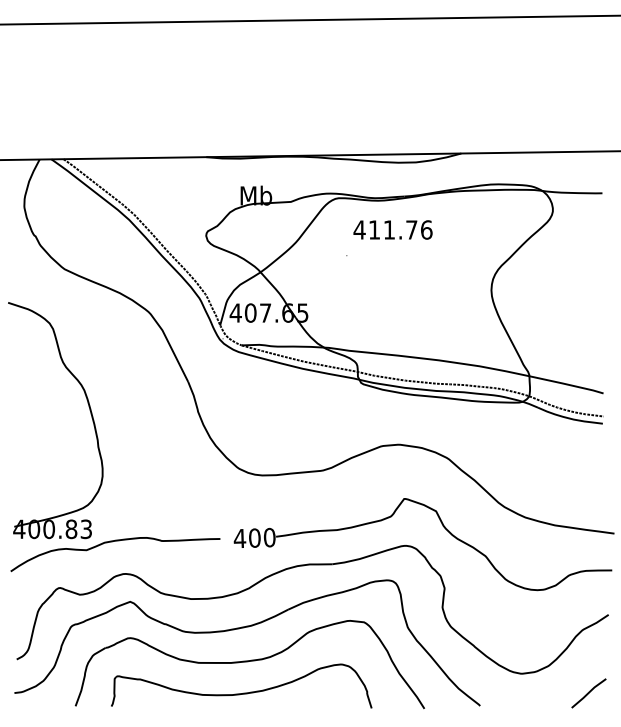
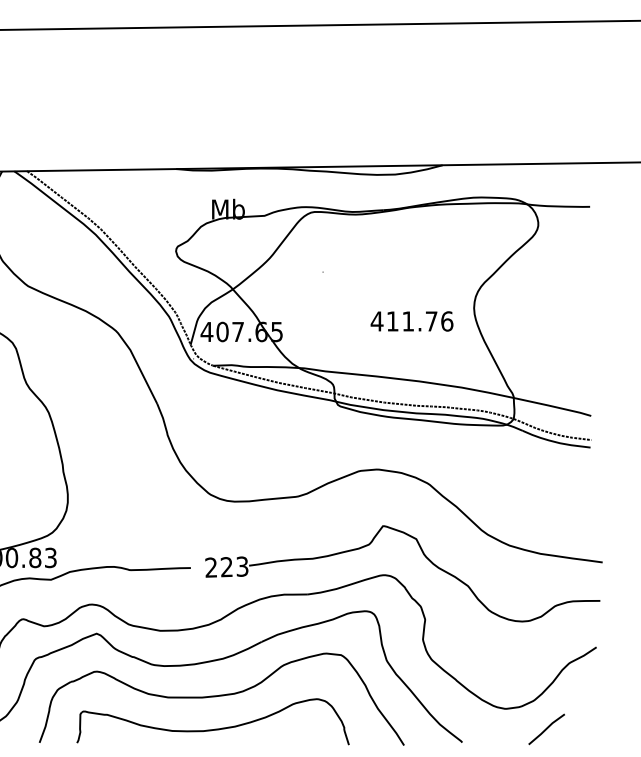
text: (392, 229) -> (411, 320), moved
text: (254, 538) -> (226, 567), 400 -> 223
line: (588, 693) -> (546, 729), moved

